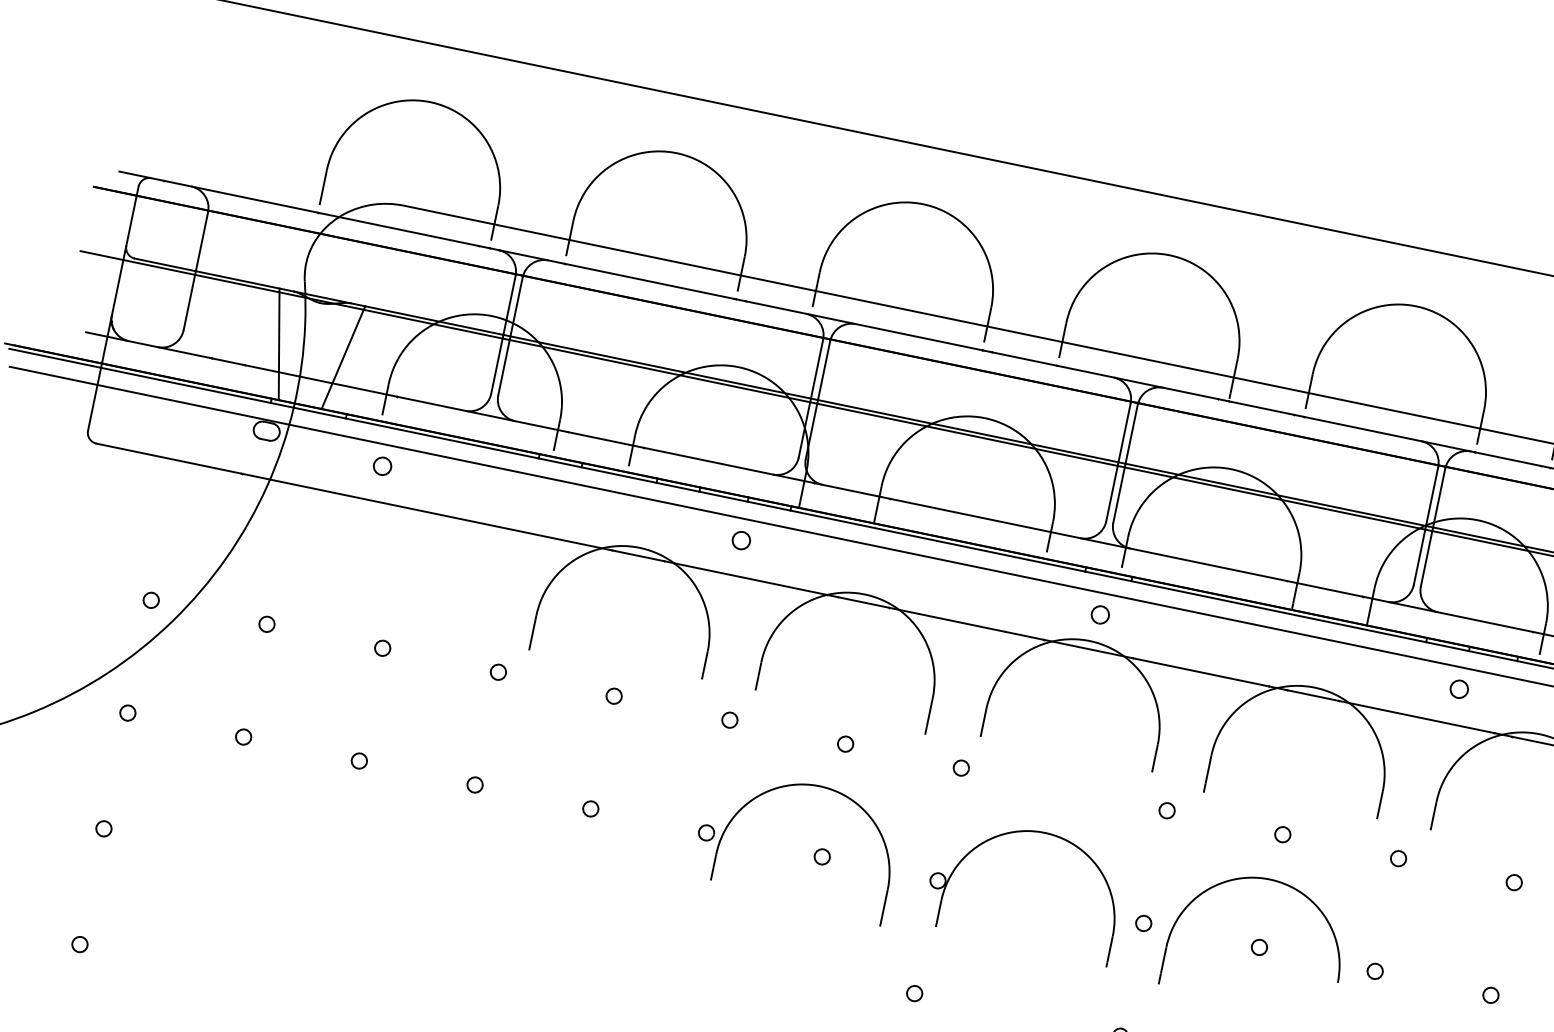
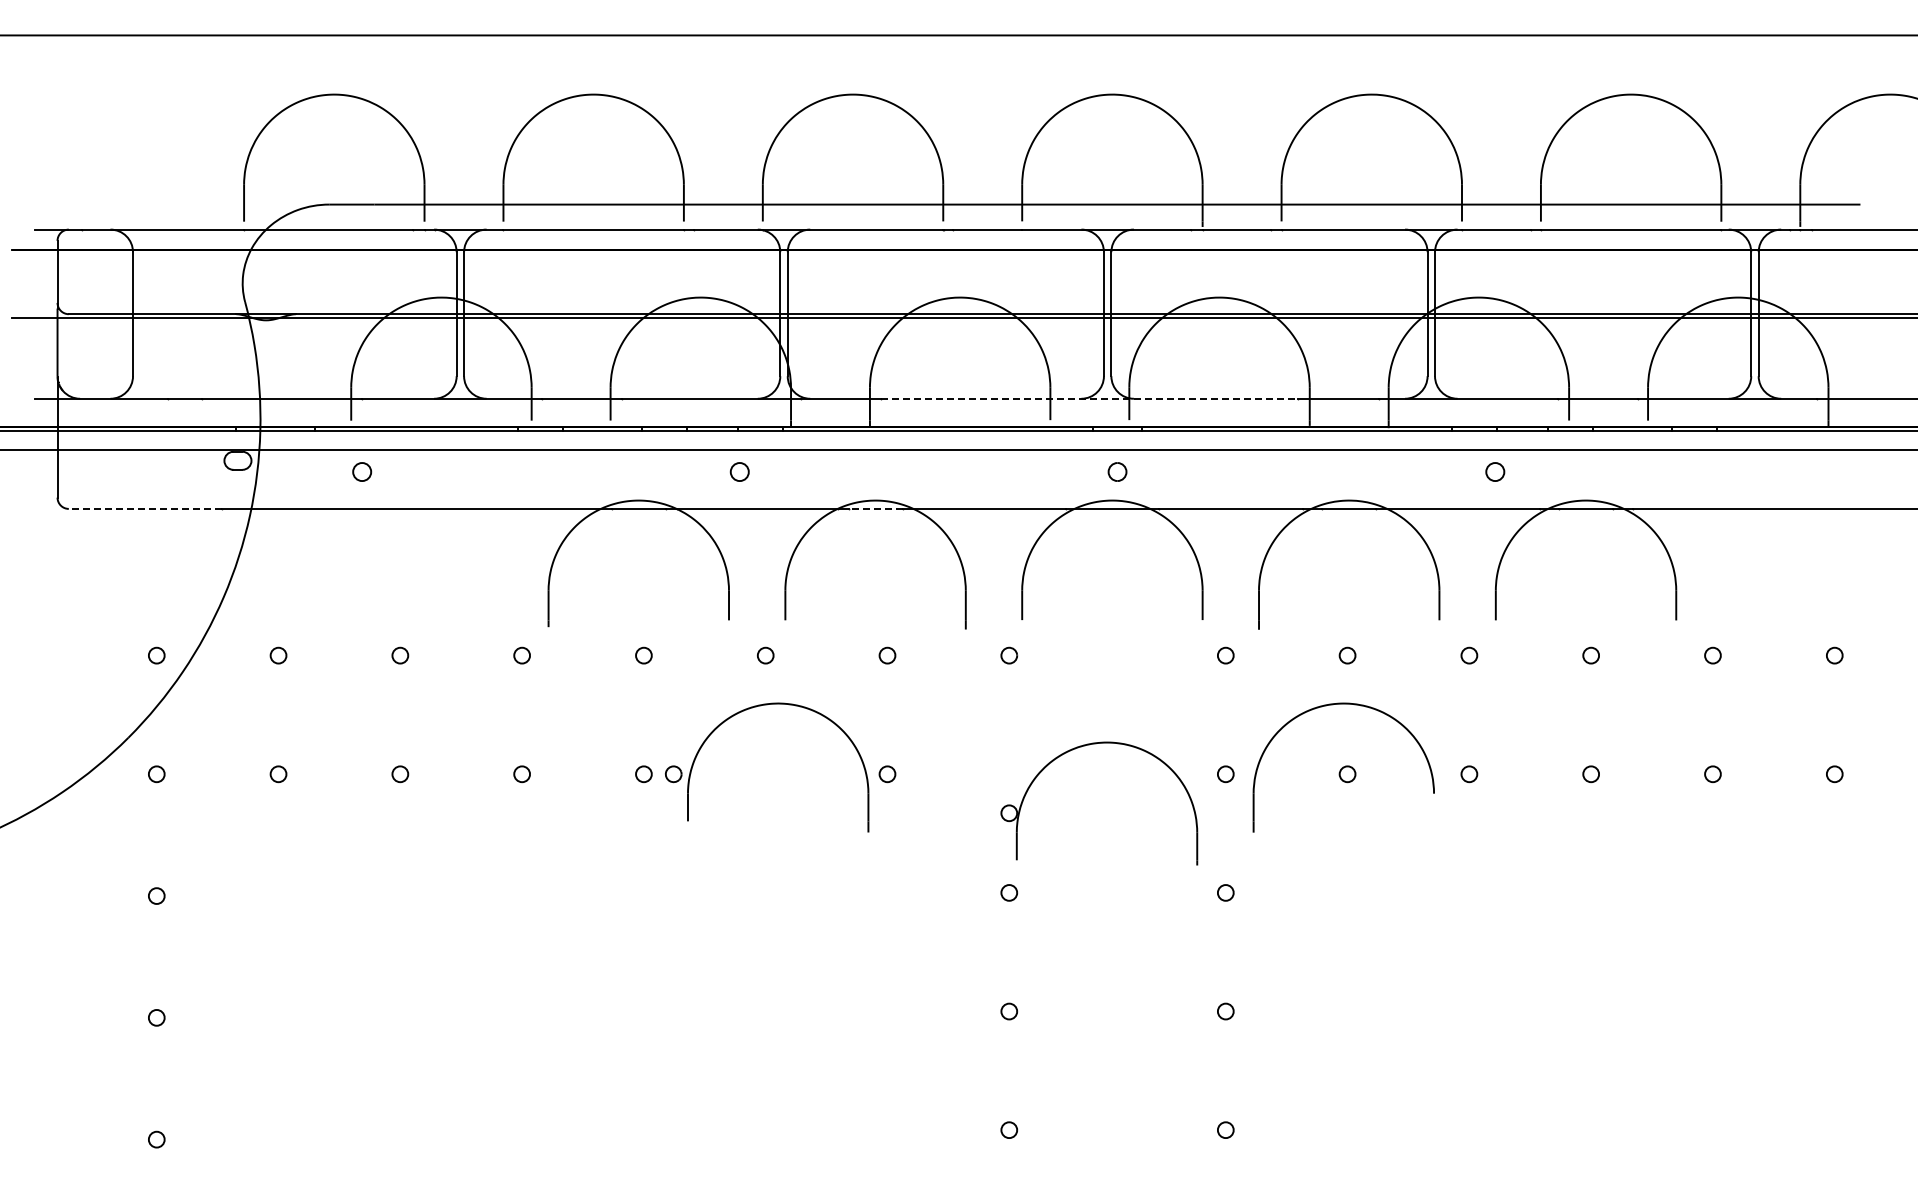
line: (279, 344) -> (232, 370), removed
line: (342, 357) -> (299, 370), removed
line: (168, 458) -> (144, 508), solid -> dashed
line: (1089, 539) -> (1090, 398), solid -> dashed
line: (863, 601) -> (875, 508), solid -> dashed
part: (786, 787) -> (744, 711), moved
part: (1023, 832) -> (1085, 746), moved

